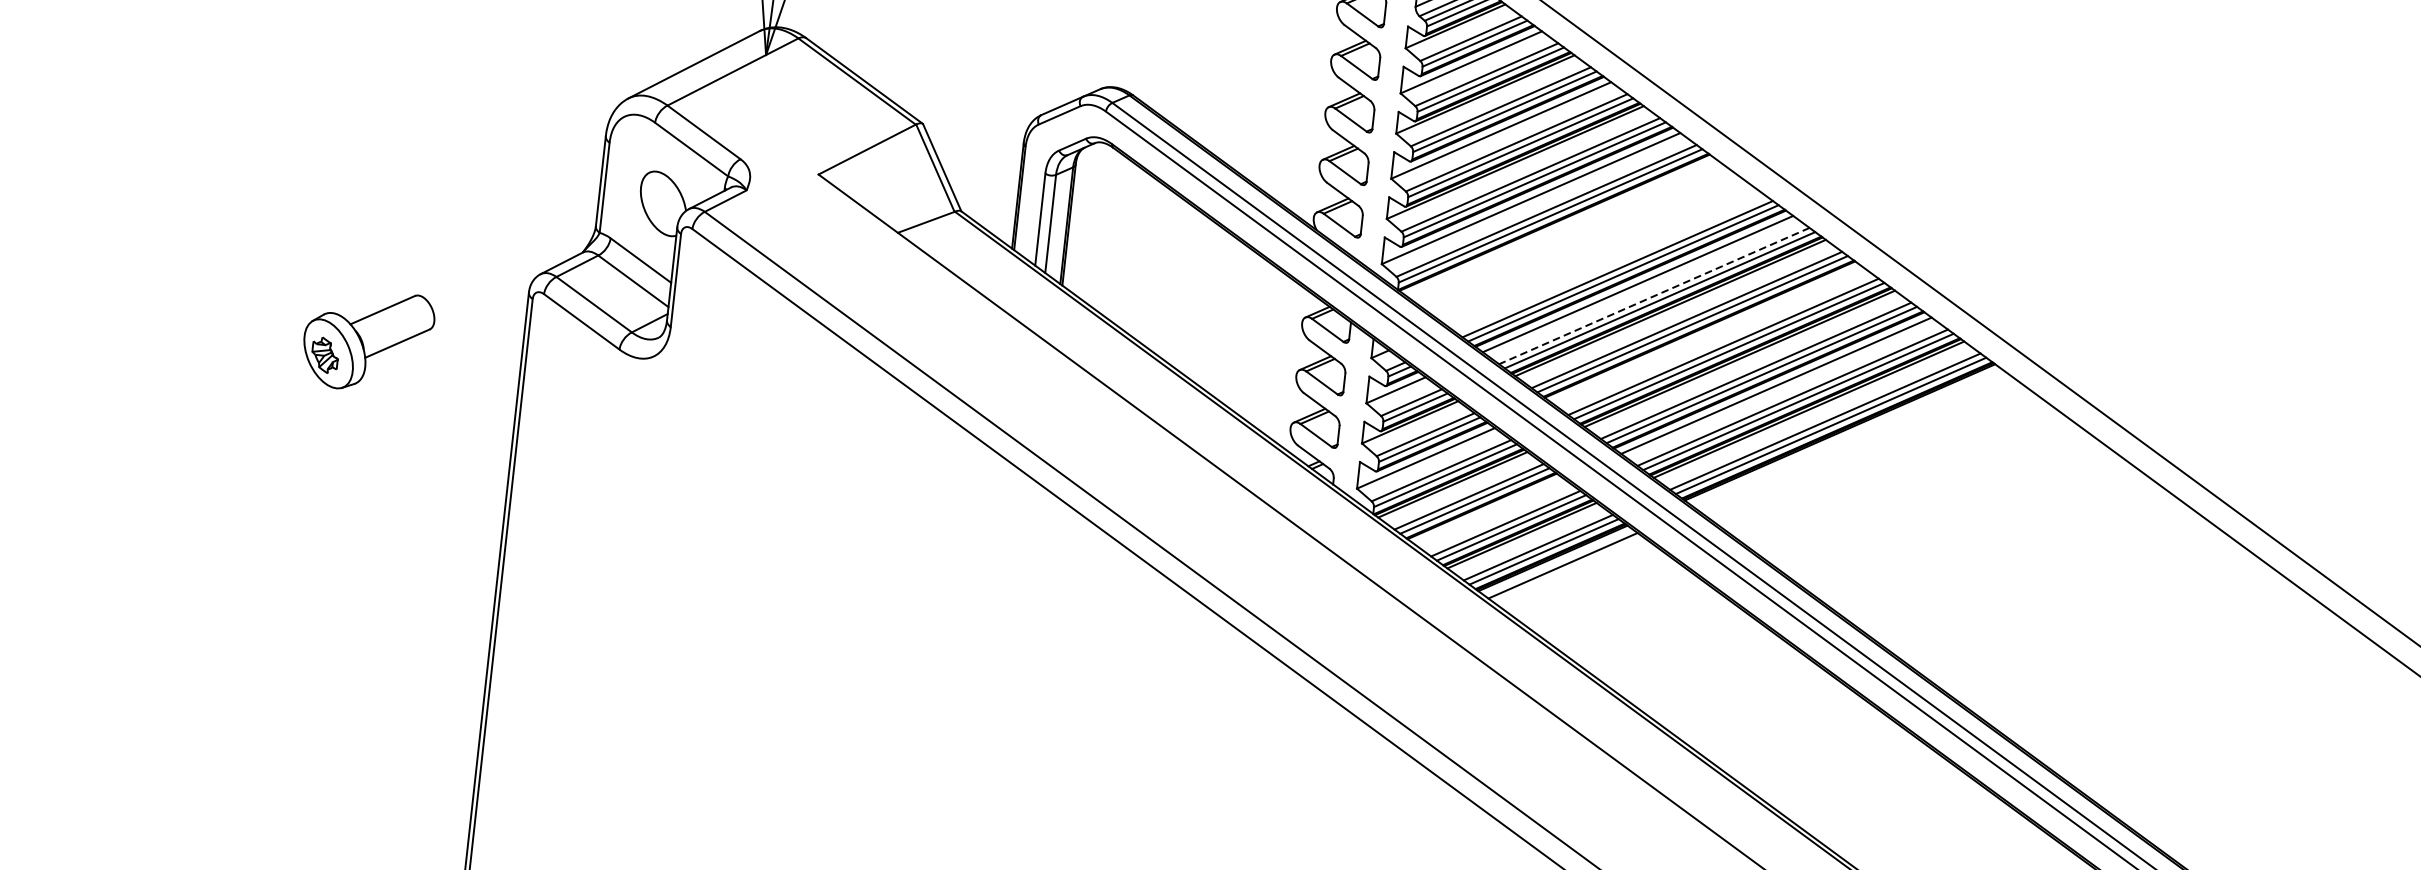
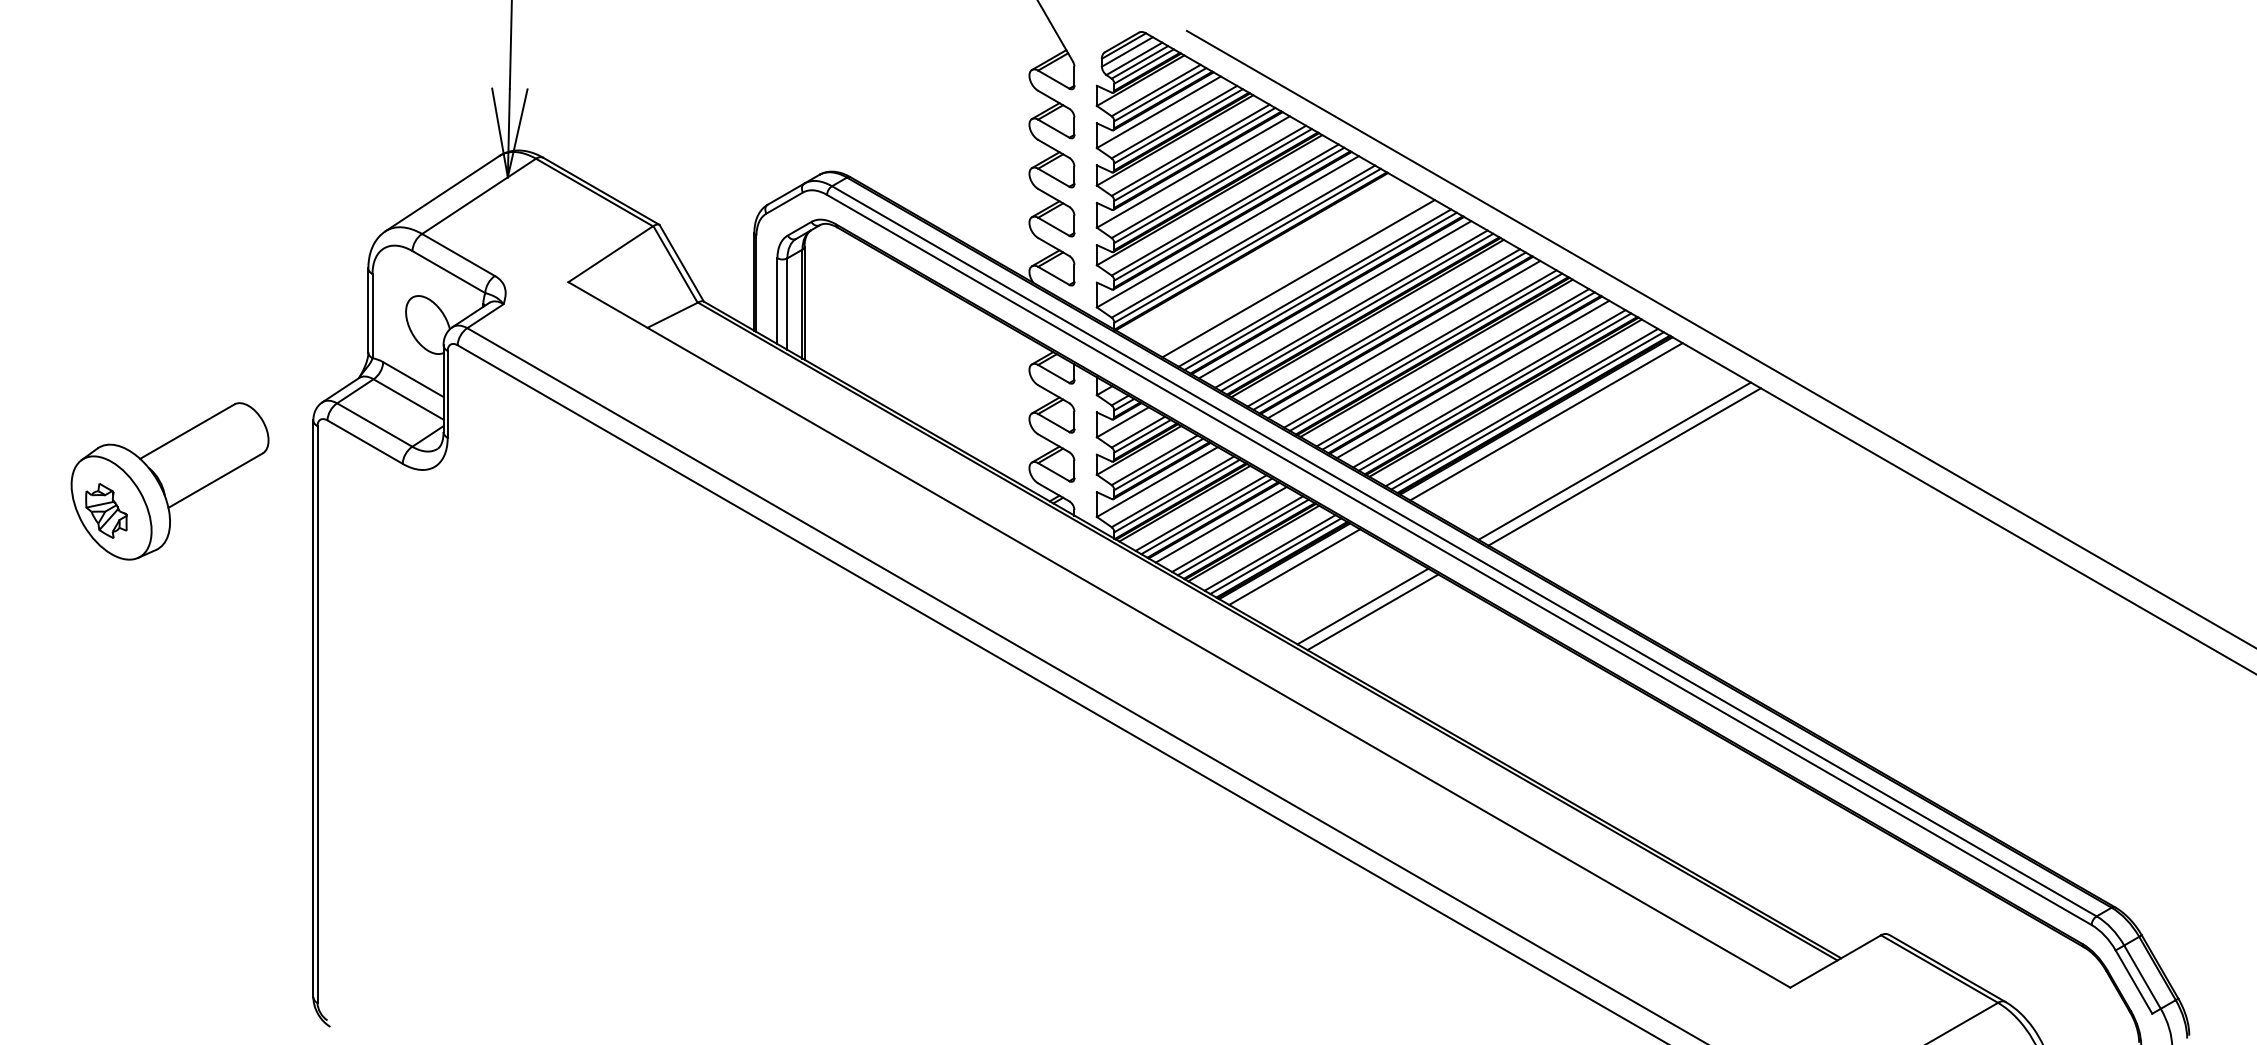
line: (1601, 256) -> (1298, 278), added
line: (1654, 296) -> (1351, 309), dashed -> solid
line: (1706, 334) -> (1403, 339), added
part: (367, 340) -> (169, 481), size x1.67
line: (1850, 439) -> (1546, 421), added
line: (1918, 489) -> (1614, 460), added
line: (1928, 496) -> (1624, 466), added
line: (1488, 511) -> (1220, 524), added
line: (1631, 615) -> (1362, 606), added
line: (1641, 623) -> (1372, 612), added

